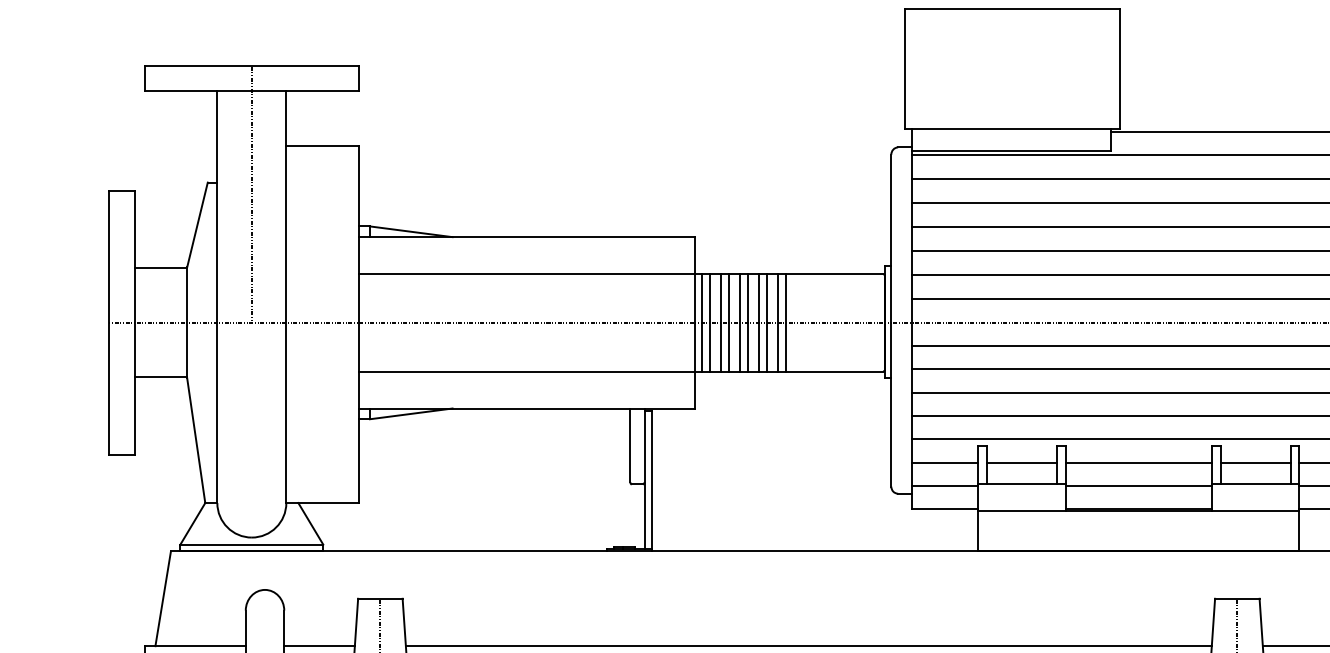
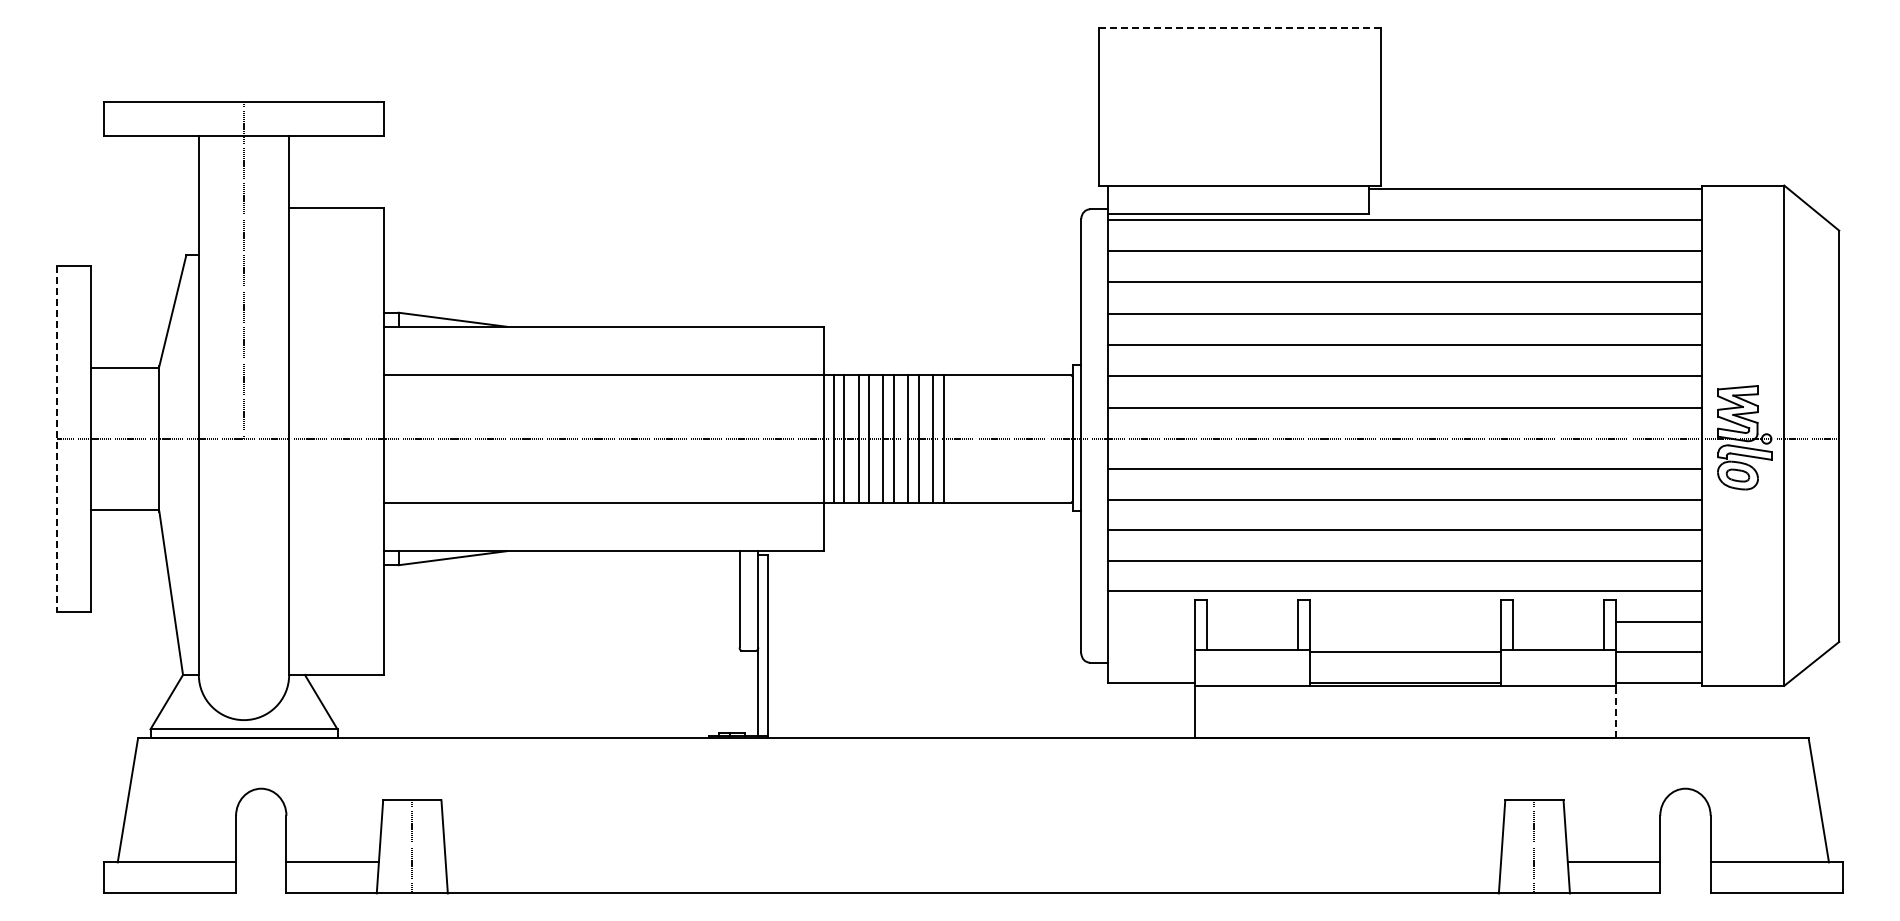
line: (1012, 8) -> (1239, 27), solid -> dashed
line: (109, 322) -> (57, 438), solid -> dashed
line: (944, 462) -> (1151, 621), removed
line: (1021, 462) -> (1251, 621), removed
line: (1138, 462) -> (1405, 621), removed
line: (1255, 462) -> (1558, 621), removed
line: (944, 485) -> (1151, 652), removed
line: (1299, 530) -> (1615, 711), solid -> dashed
line: (808, 646) -> (973, 862), removed

